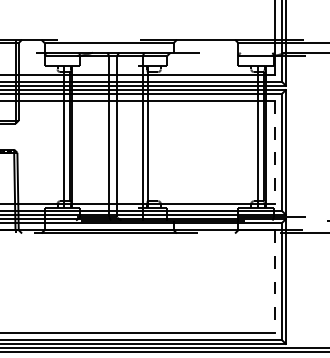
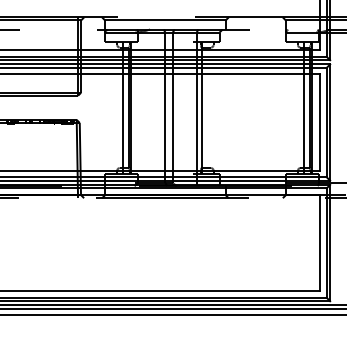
line: (275, 153) -> (320, 123), dashed -> solid
line: (275, 282) -> (320, 243), dashed -> solid

